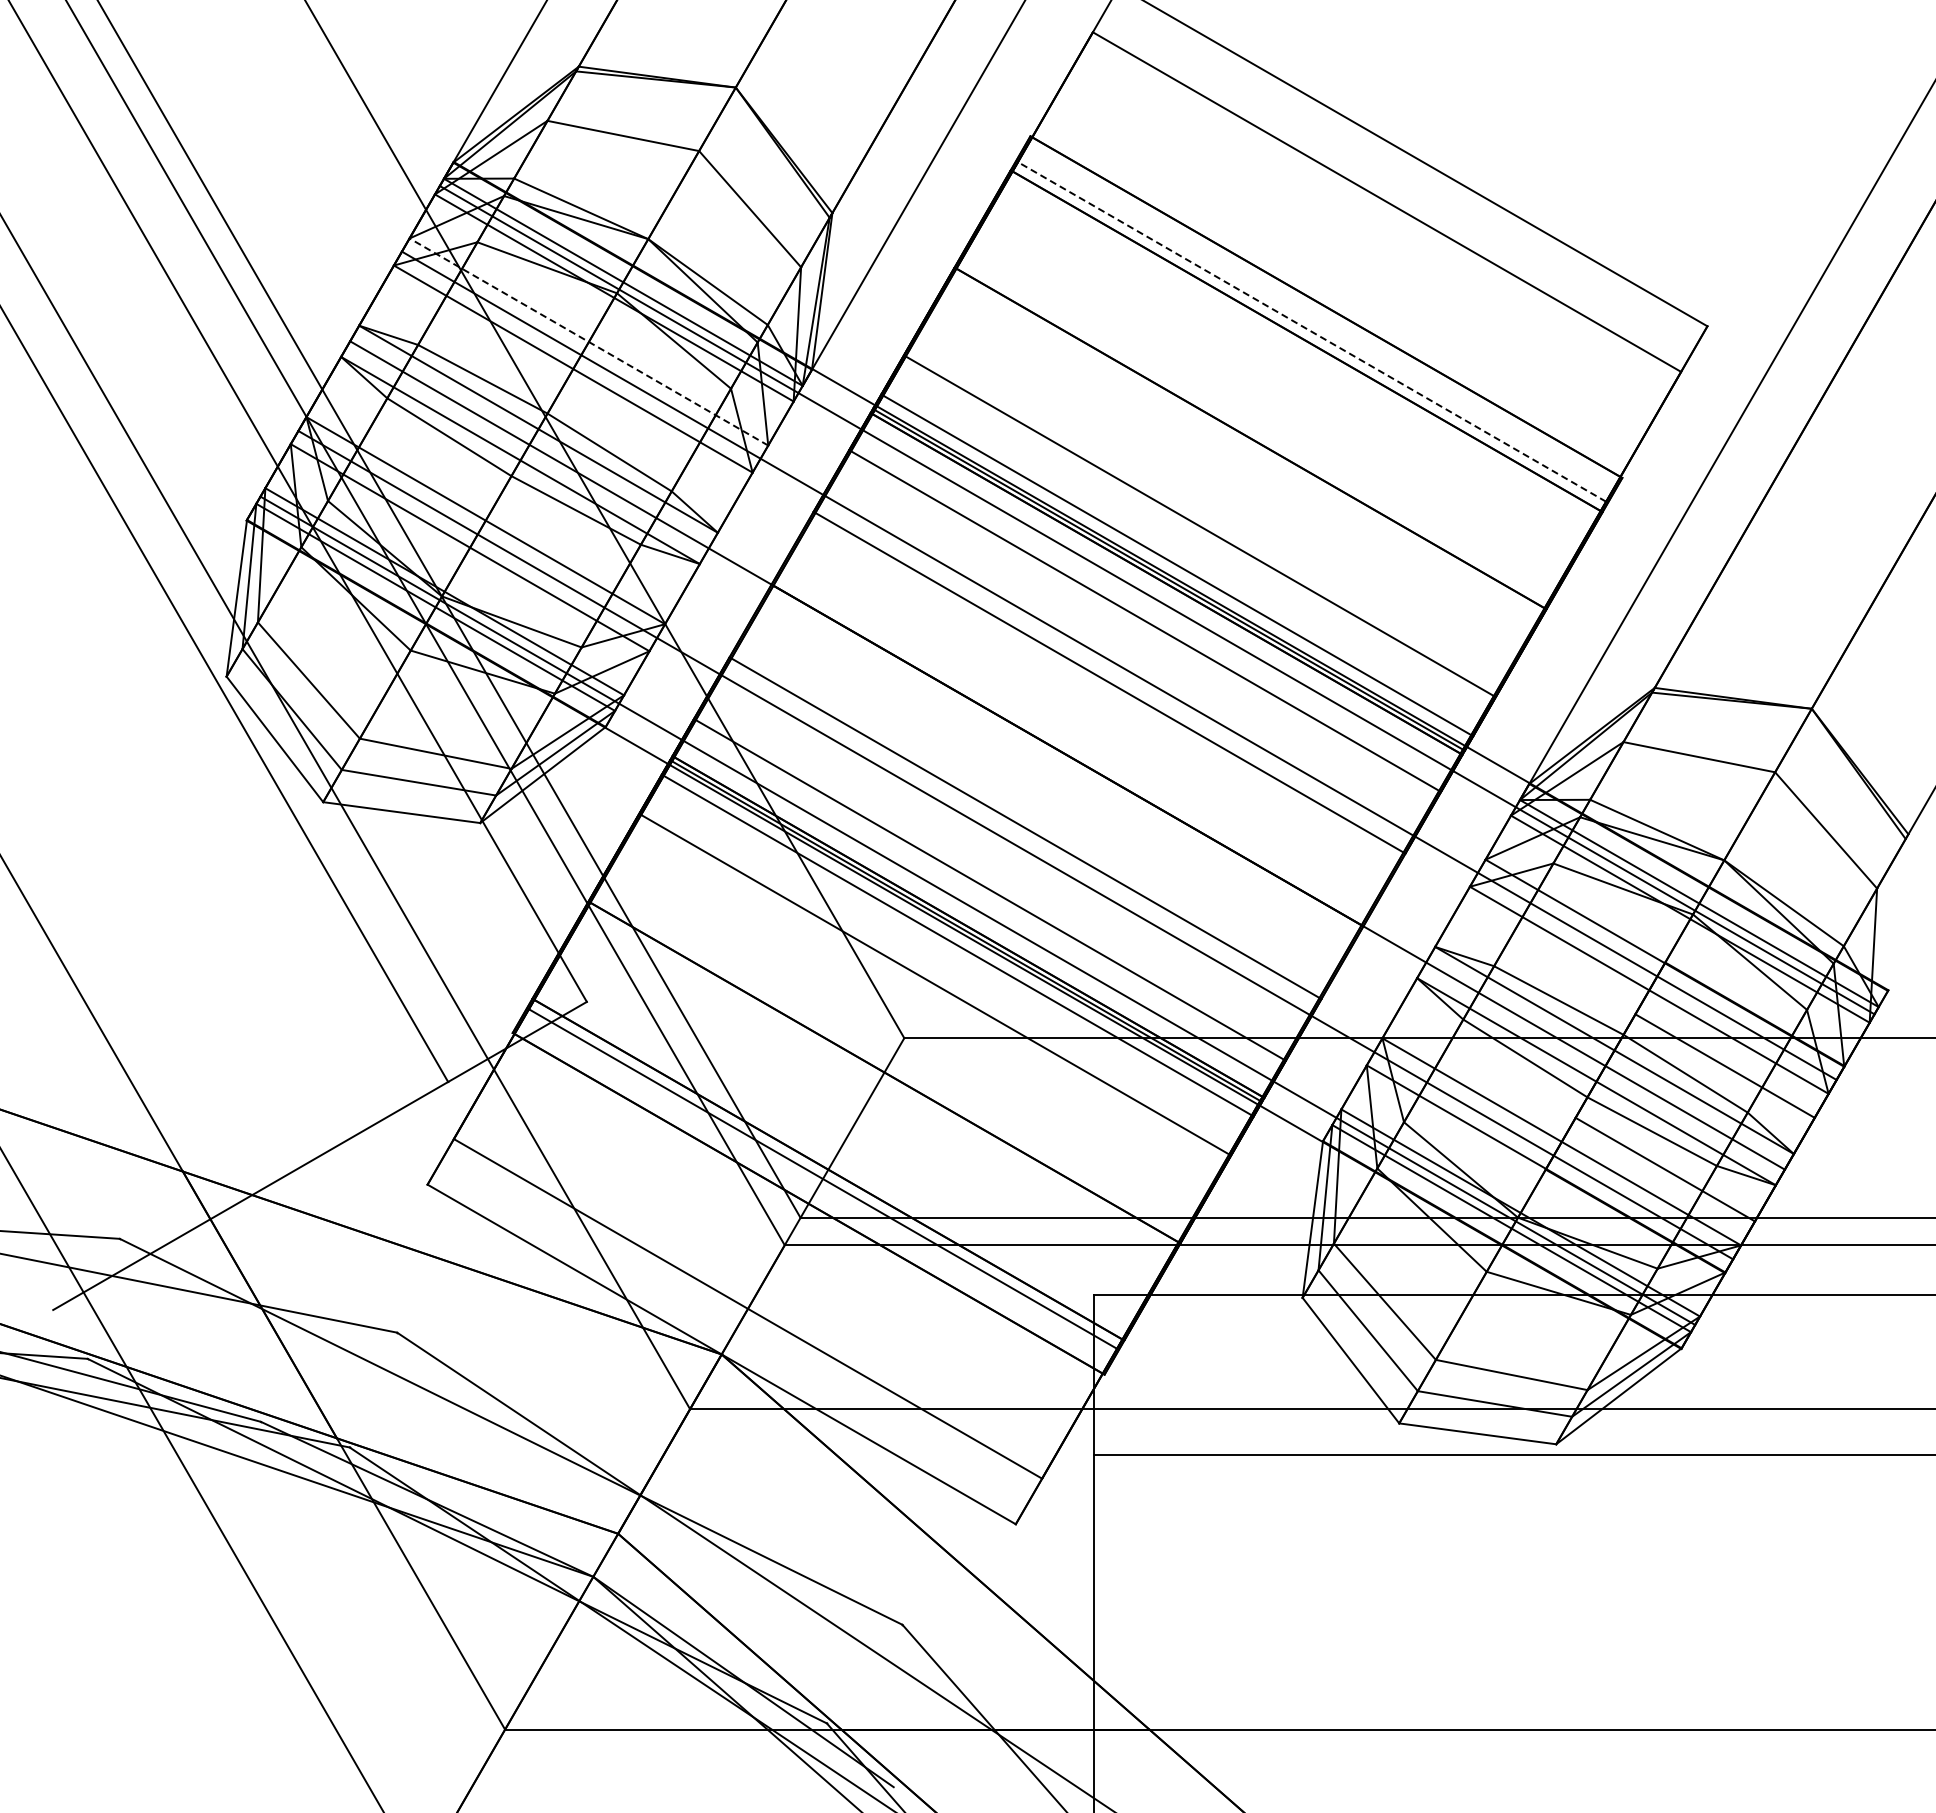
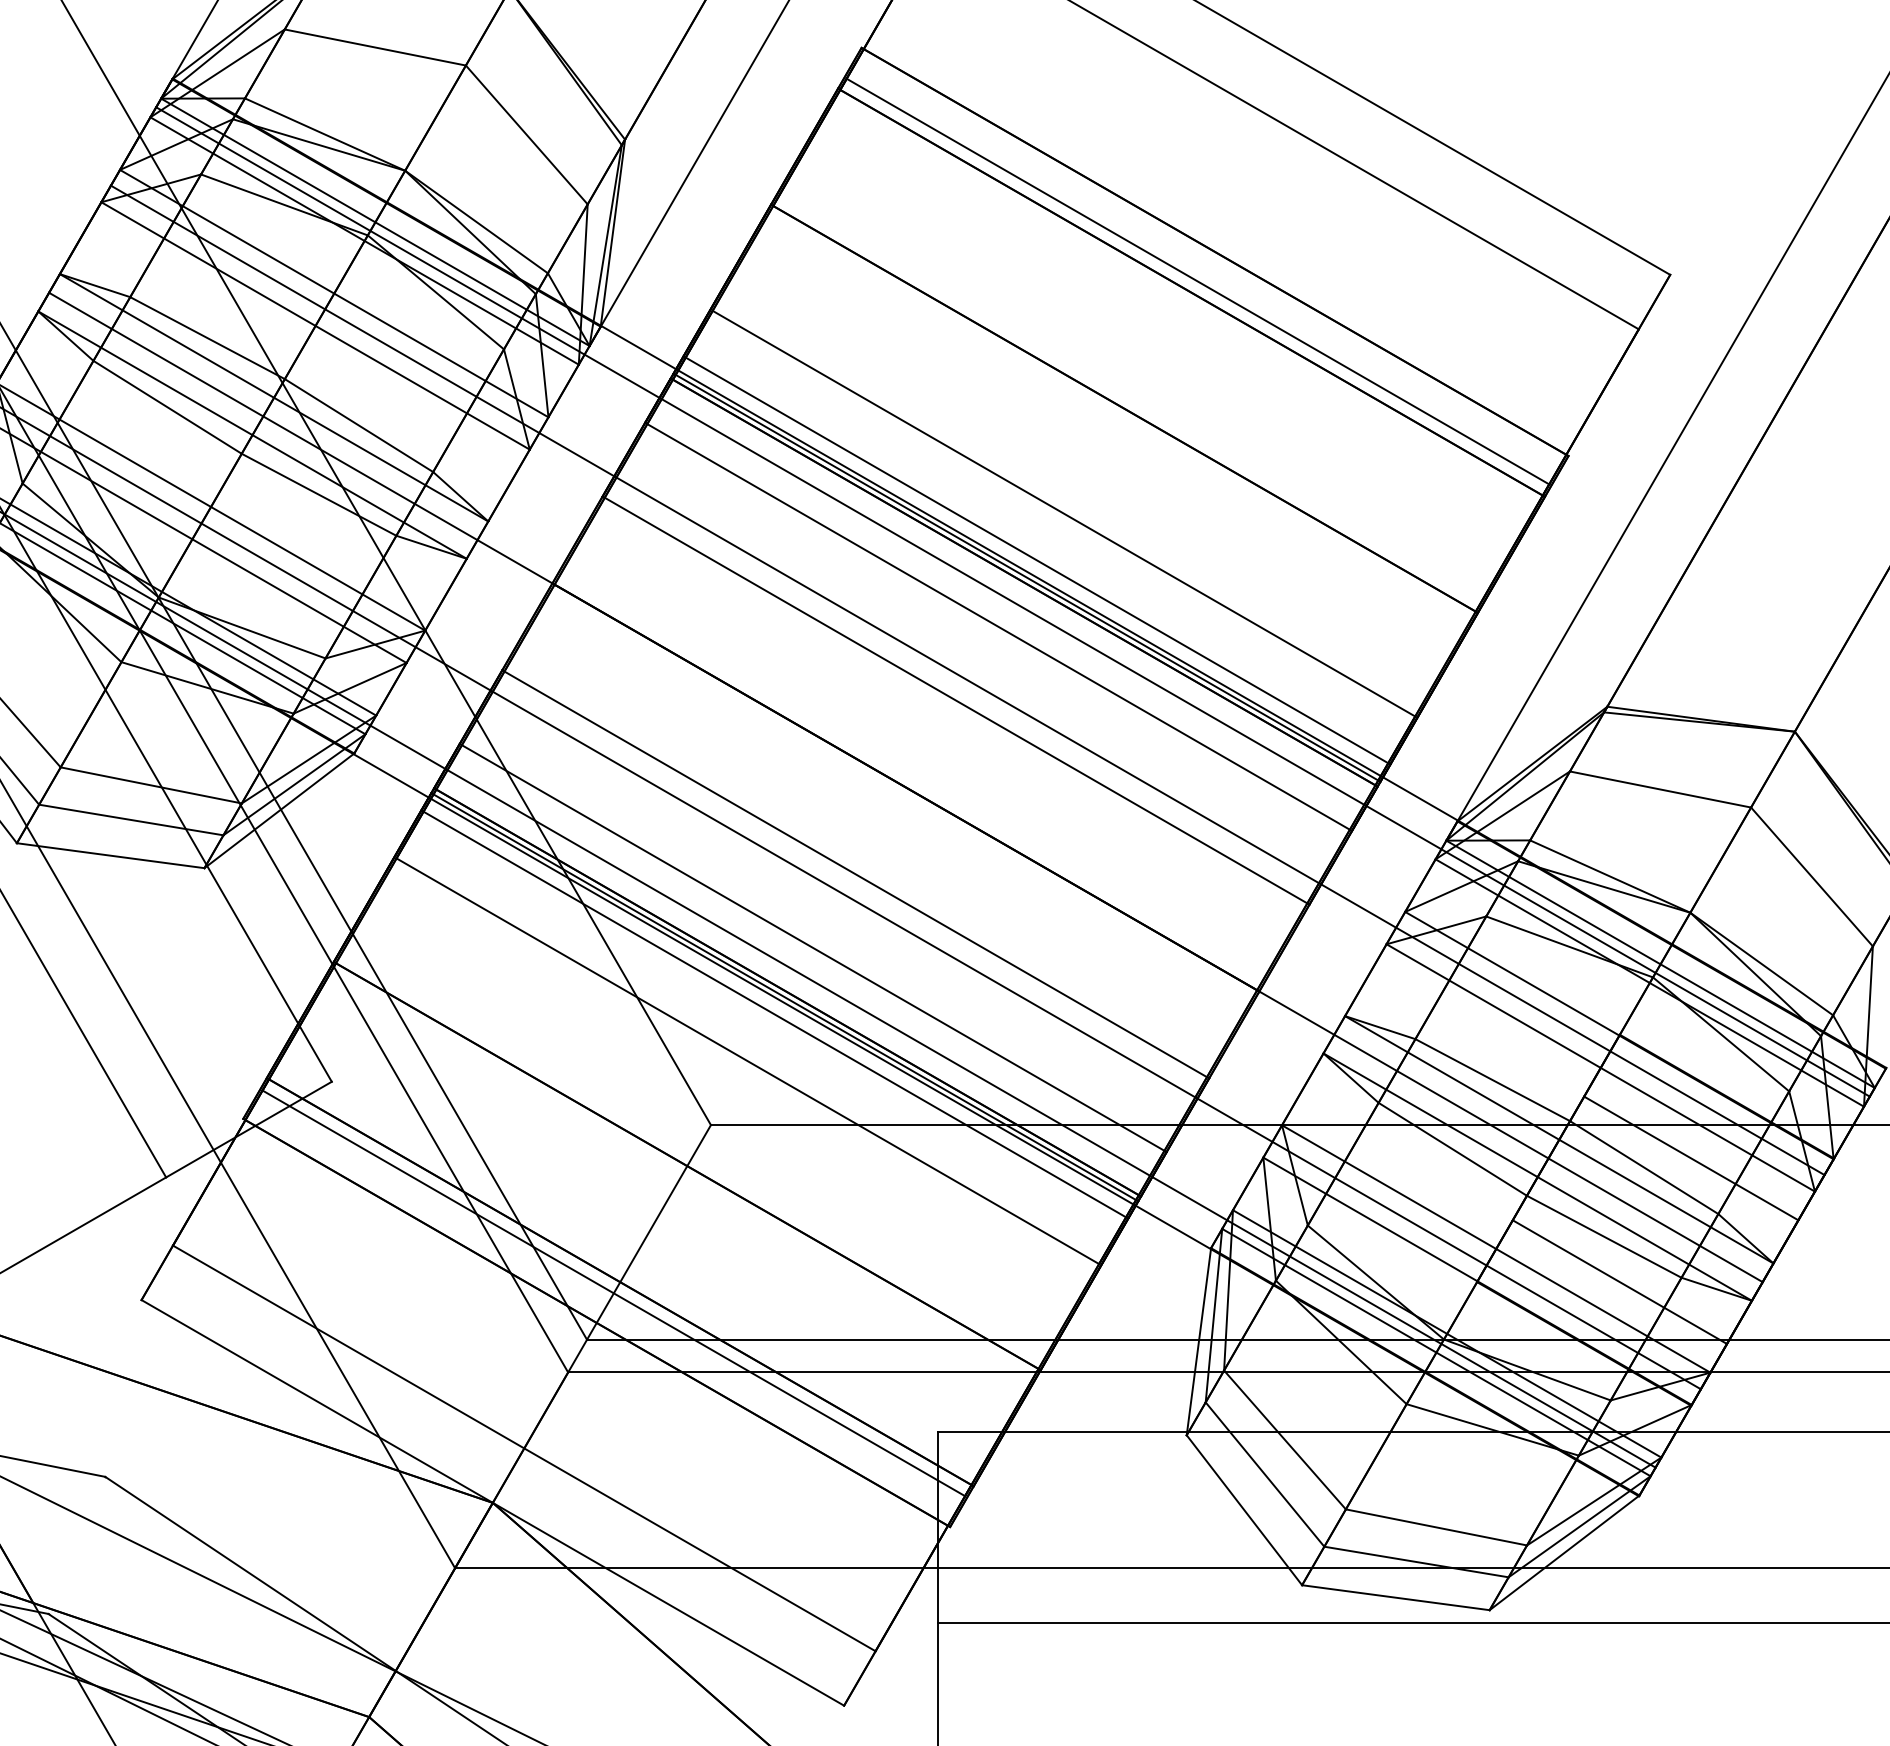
line: (1312, 331) -> (1198, 281), dashed -> solid
line: (588, 341) -> (333, 292), dashed -> solid

